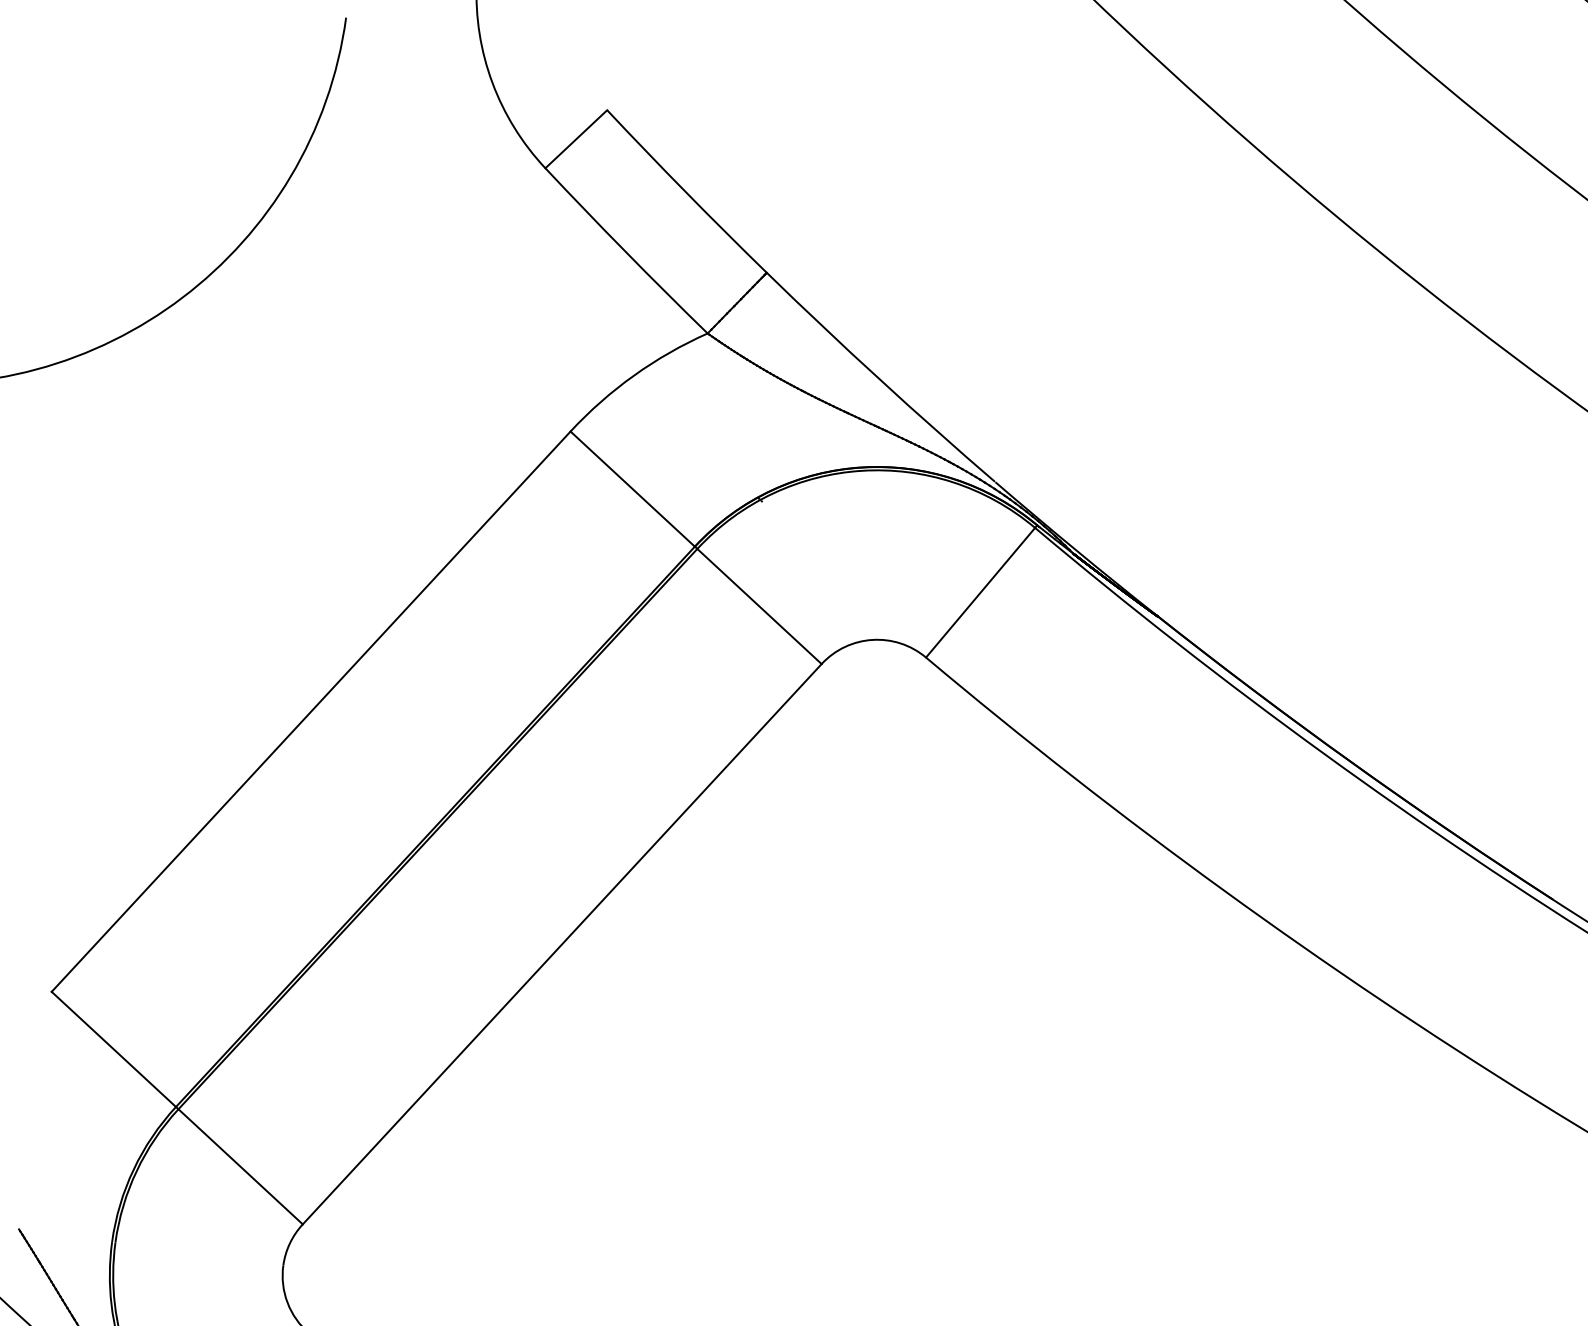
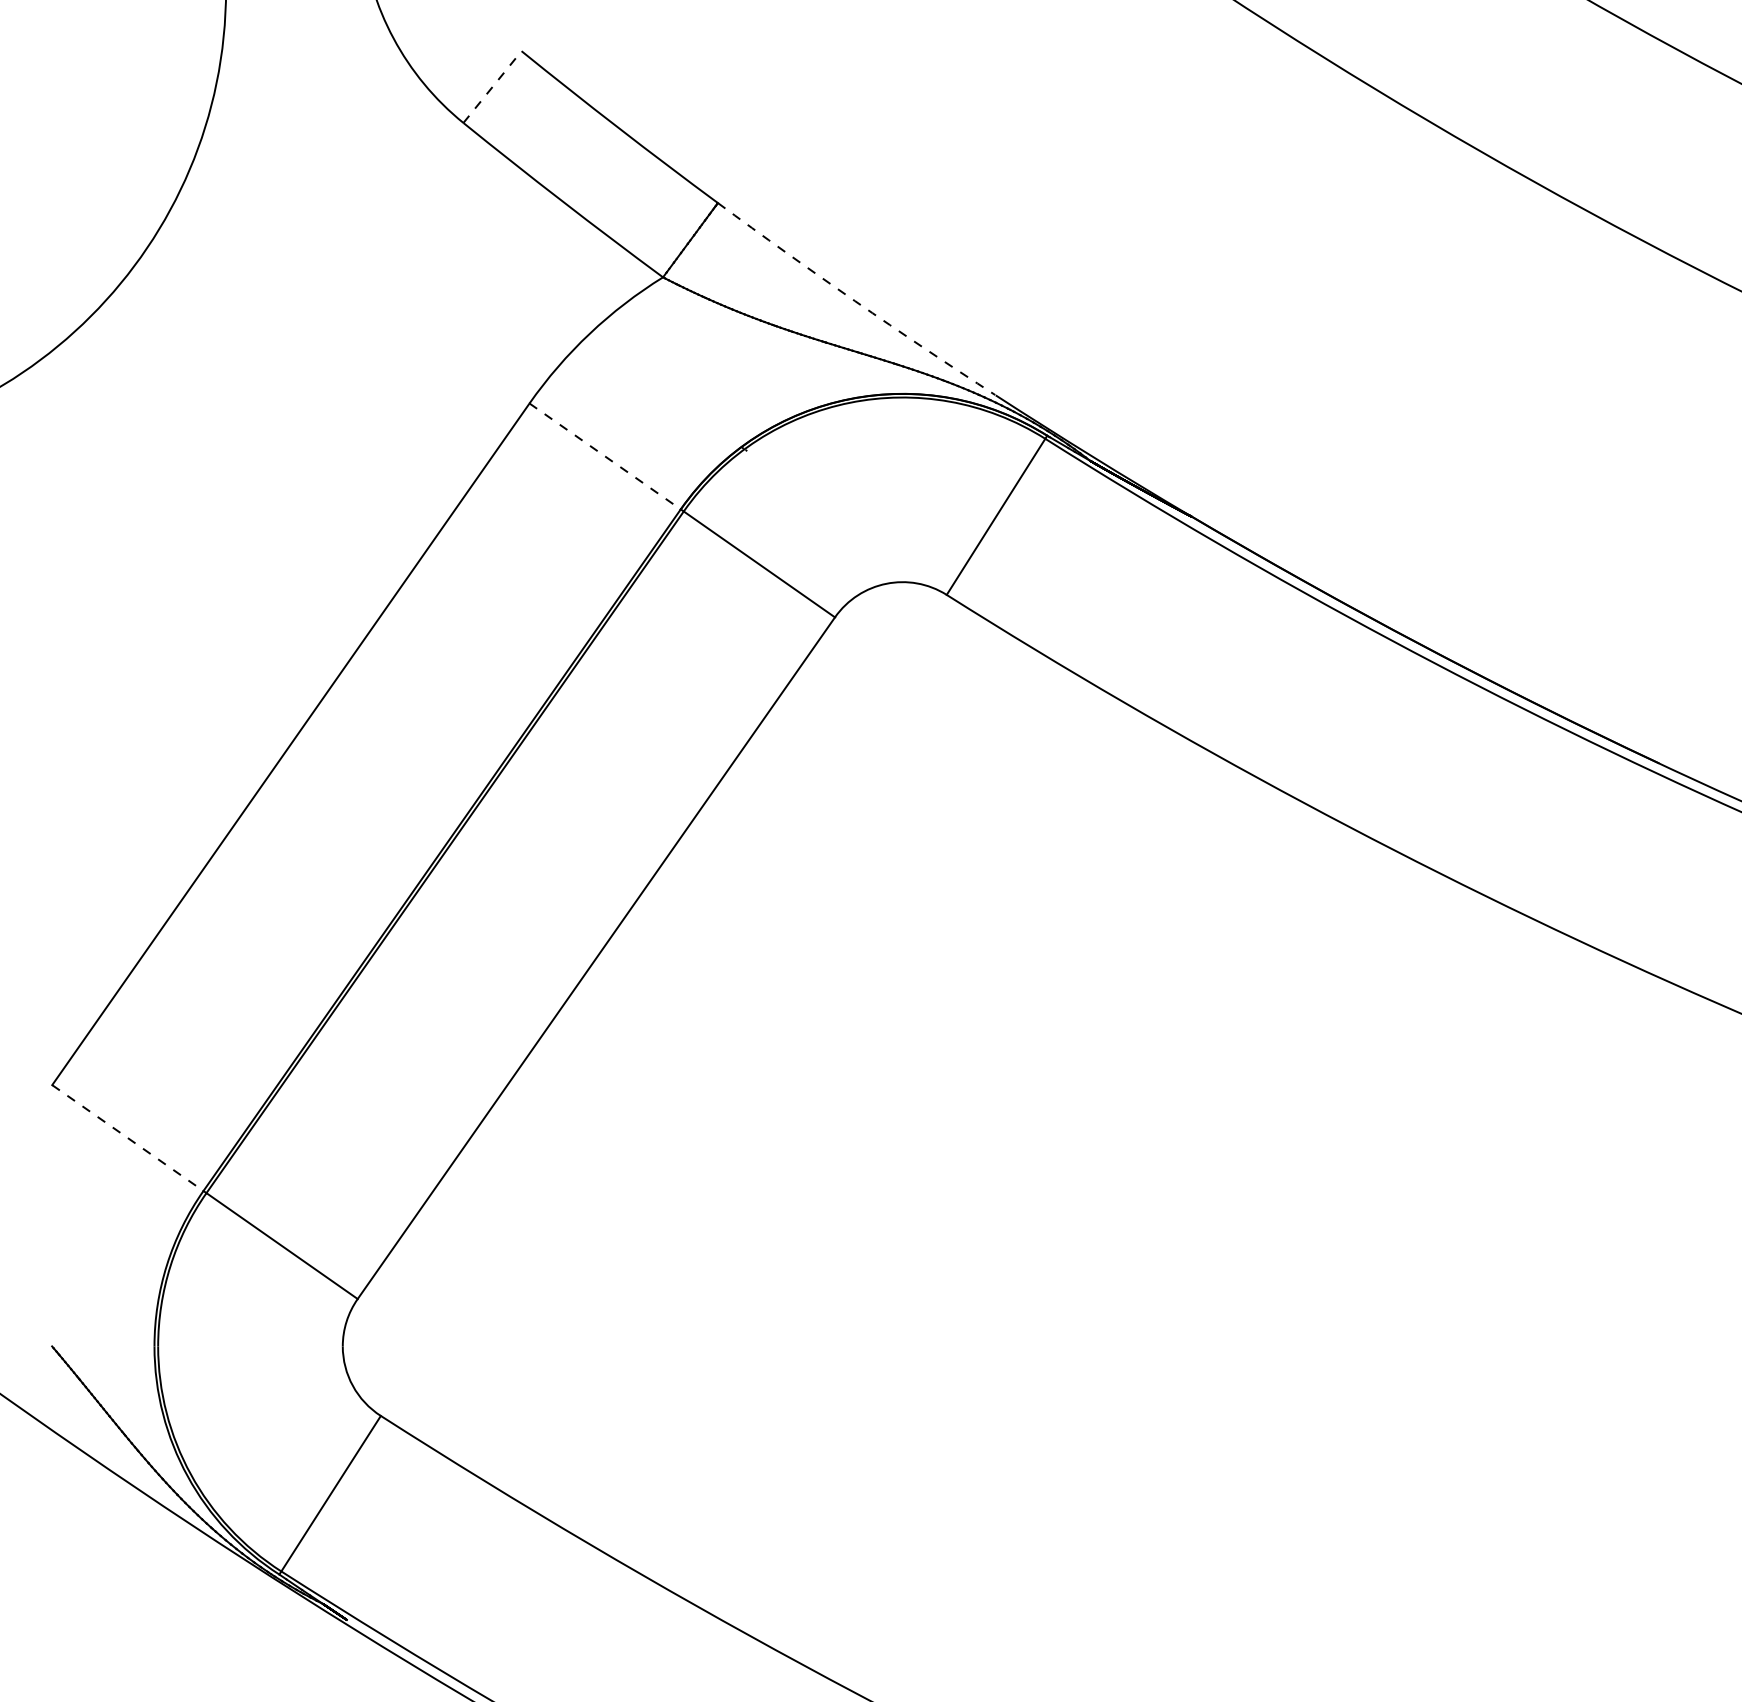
line: (576, 138) -> (492, 86), solid -> dashed
arc: (879, 379) -> (855, 301), solid -> dashed
line: (633, 489) -> (605, 456), solid -> dashed
line: (114, 1049) -> (128, 1138), solid -> dashed

